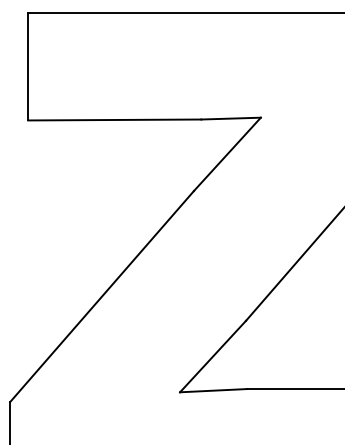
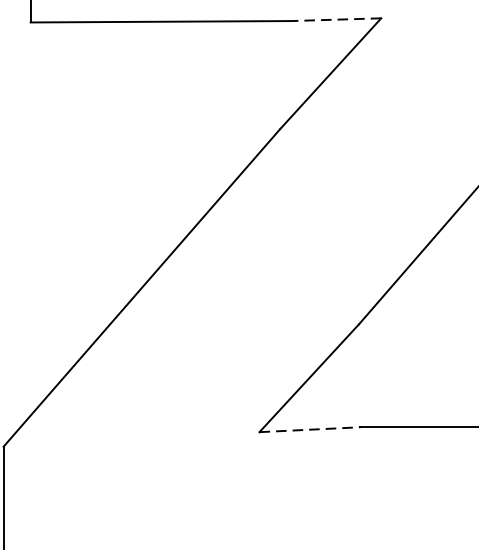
line: (231, 118) -> (337, 19), solid -> dashed
line: (213, 390) -> (309, 429), solid -> dashed

